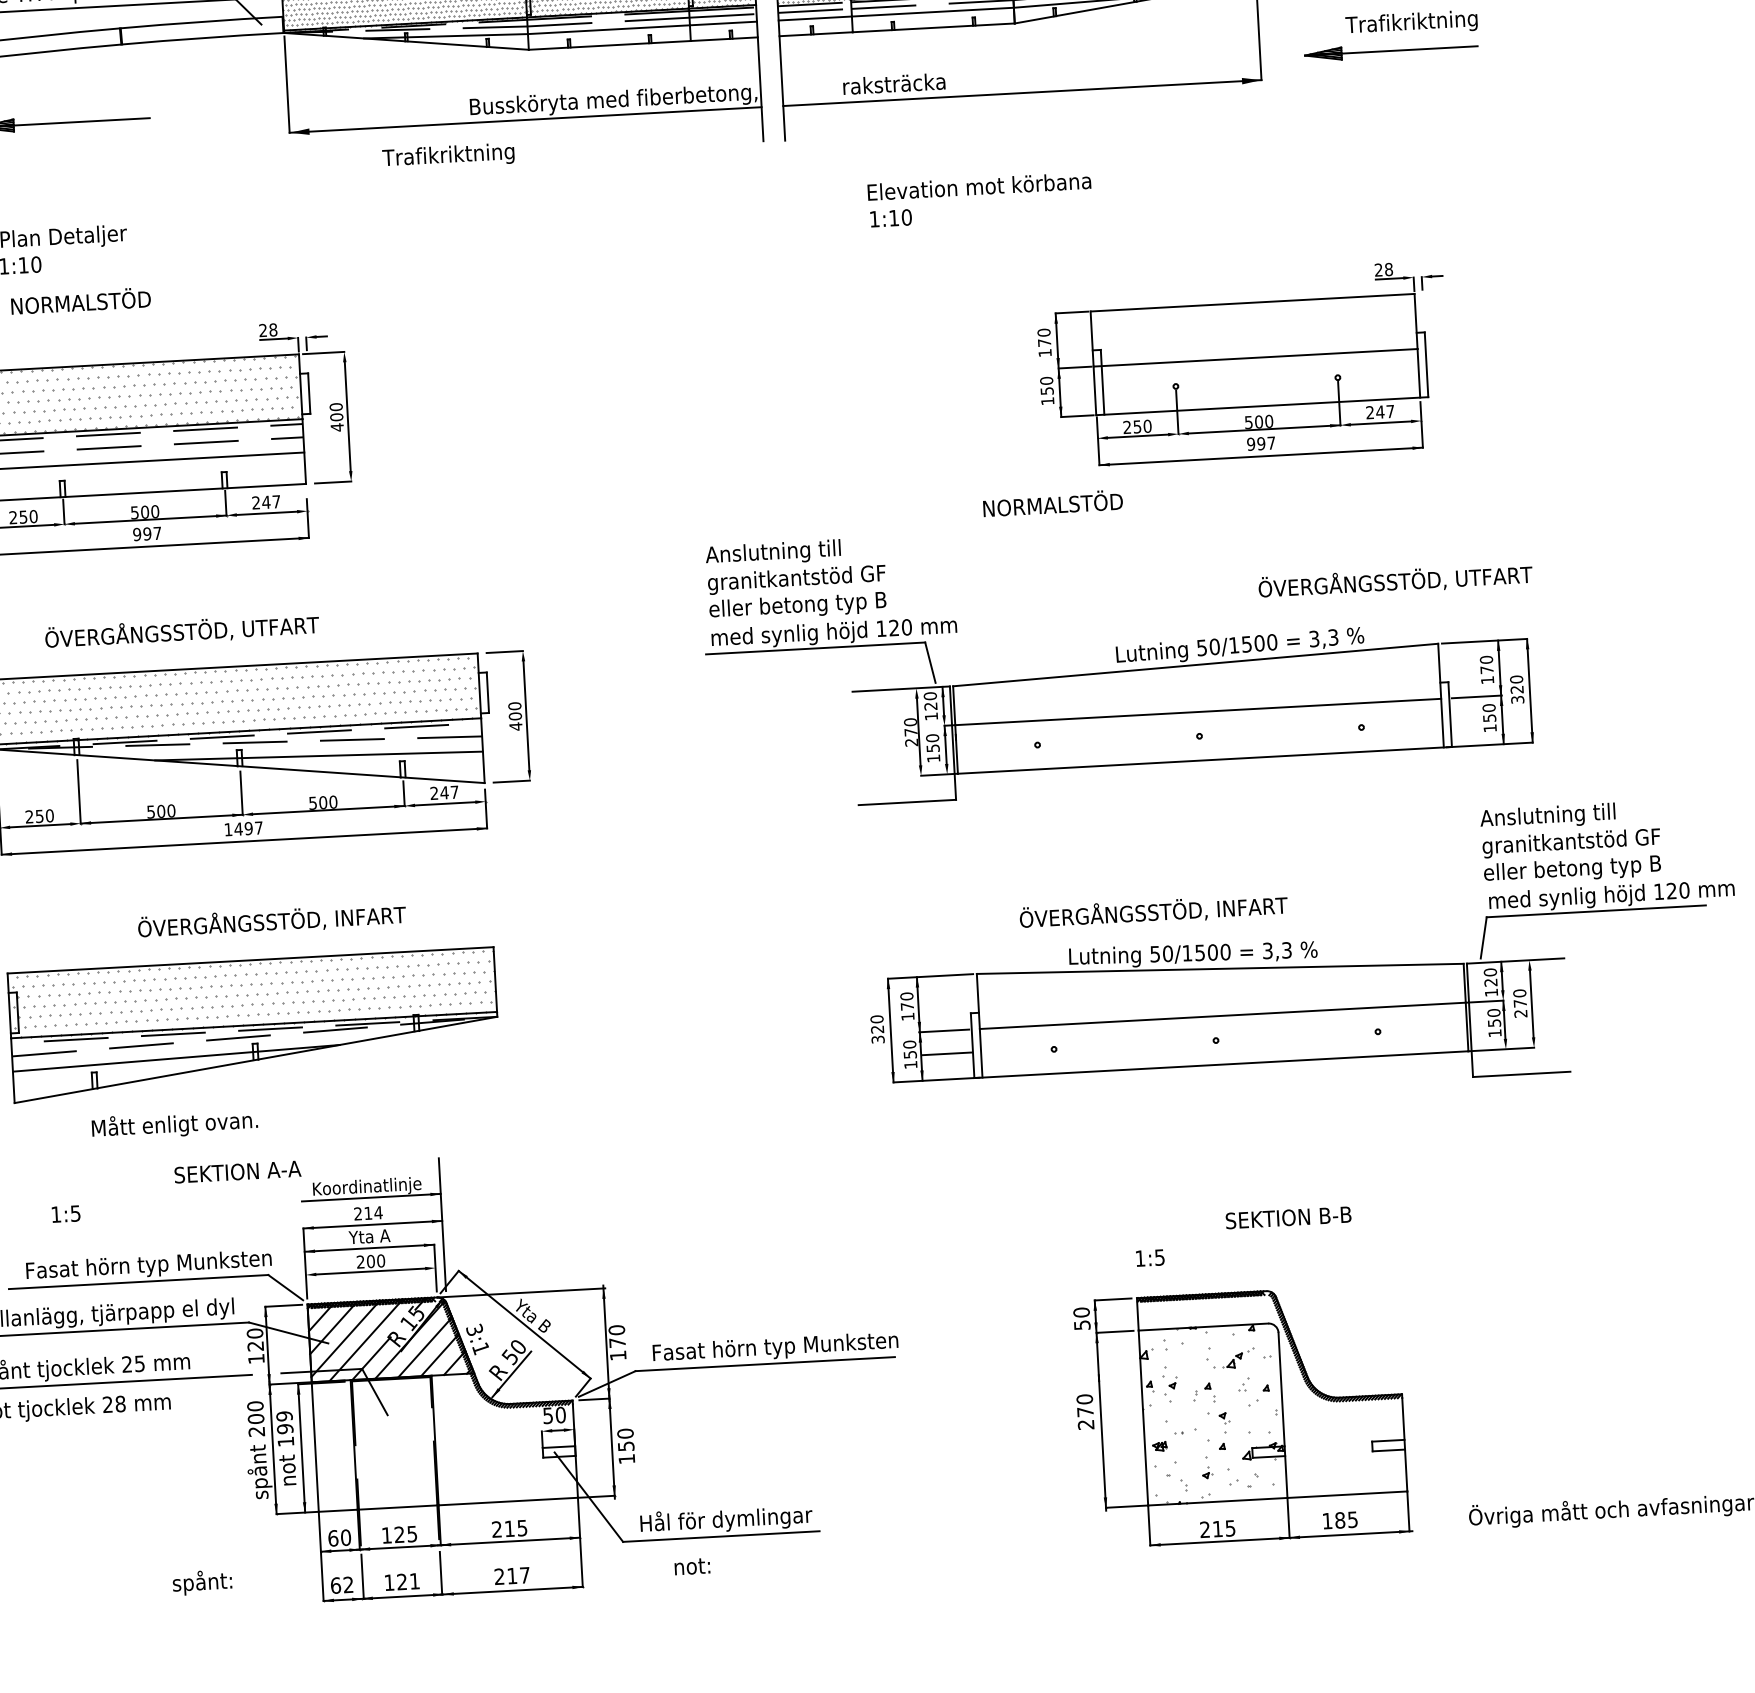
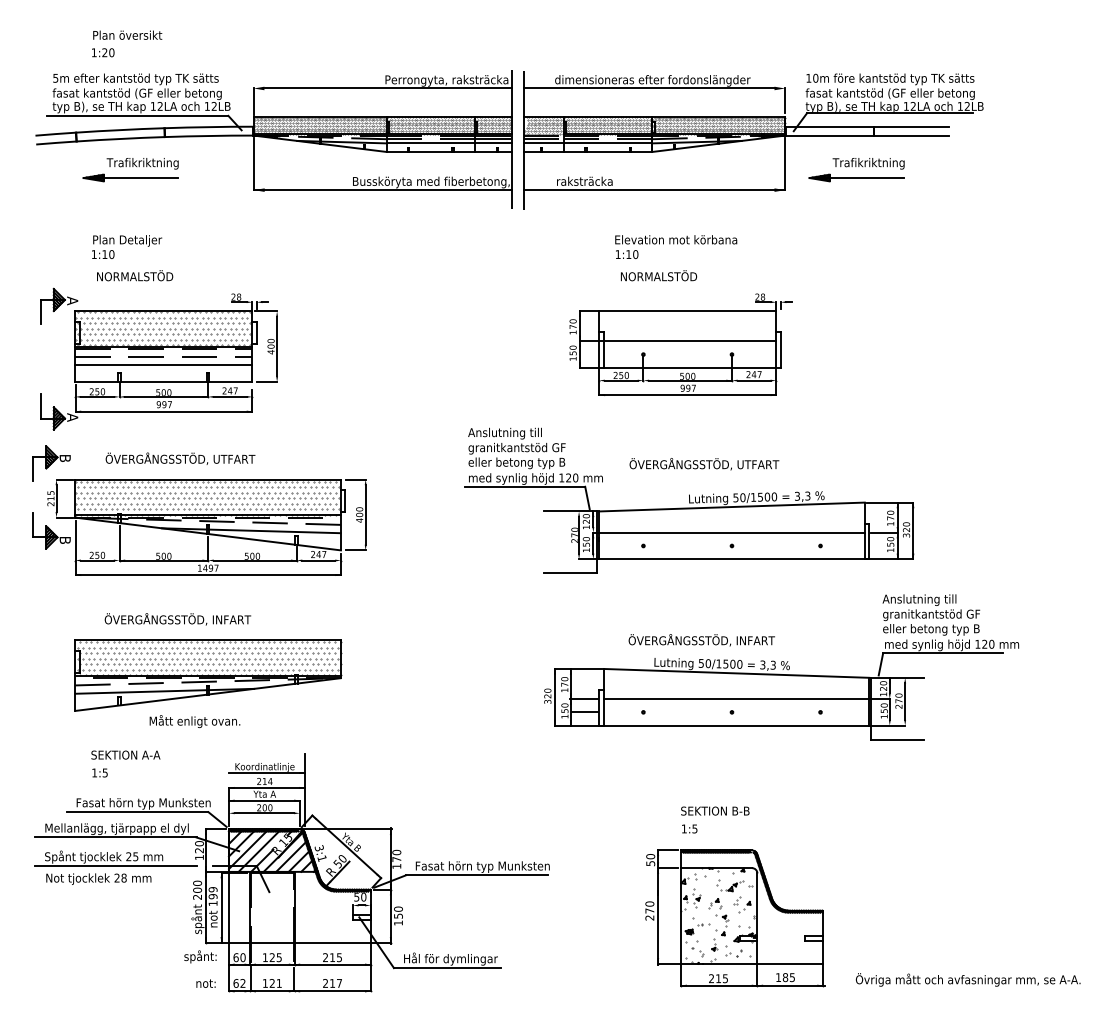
text: (448, 156) -> (142, 163), moved
text: (980, 198) -> (676, 246), moved
part: (1242, 364) -> (680, 344), moved
text: (1053, 502) -> (659, 275), moved
text: (1395, 581) -> (704, 464), moved
text: (271, 921) -> (177, 619), moved
text: (174, 1124) -> (194, 721), moved
text: (237, 1170) -> (125, 754), moved
text: (1288, 1216) -> (715, 810), moved
text: (691, 1566) -> (205, 983), moved
text: (202, 1581) -> (200, 956), moved

